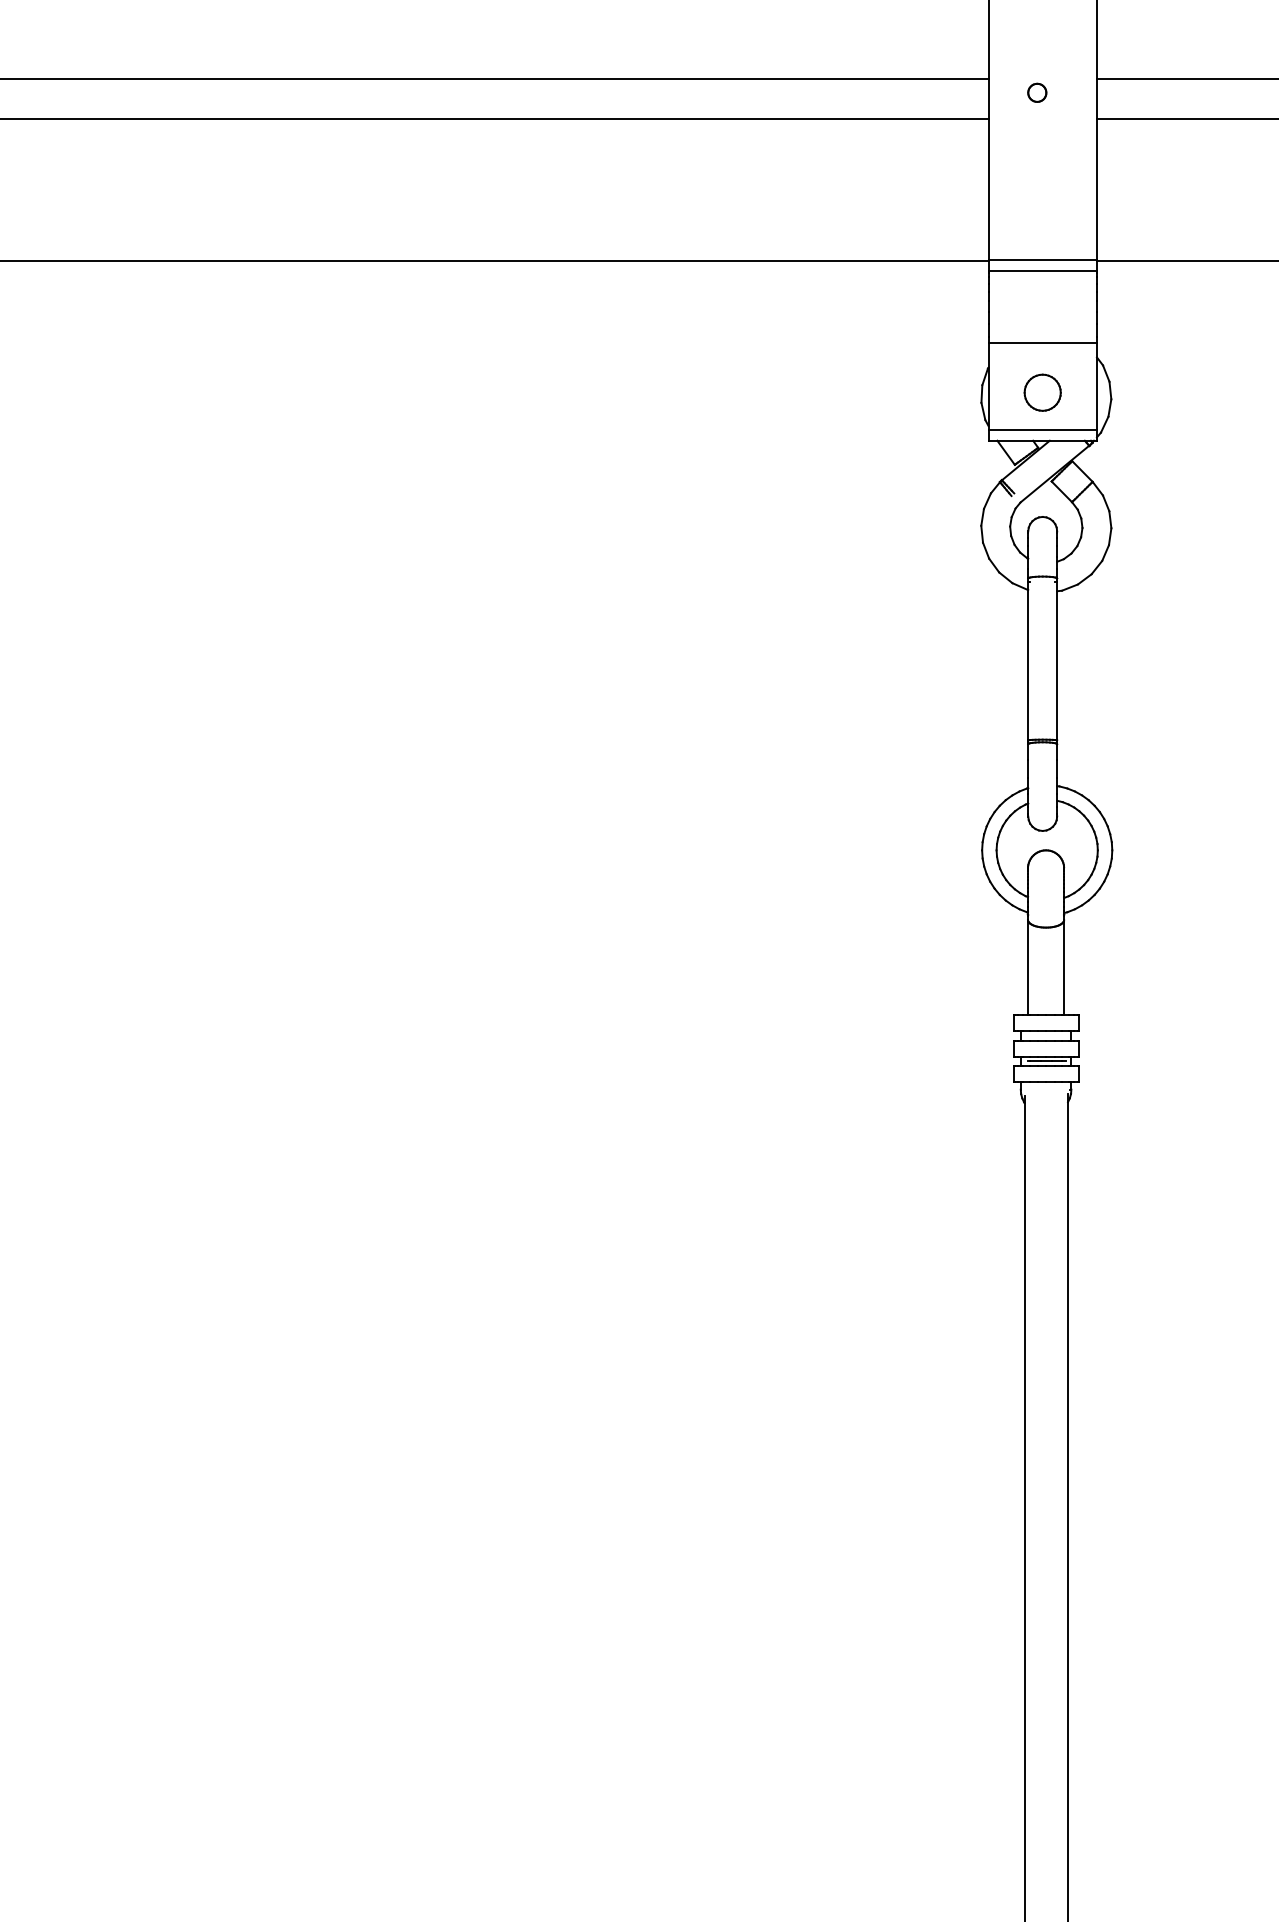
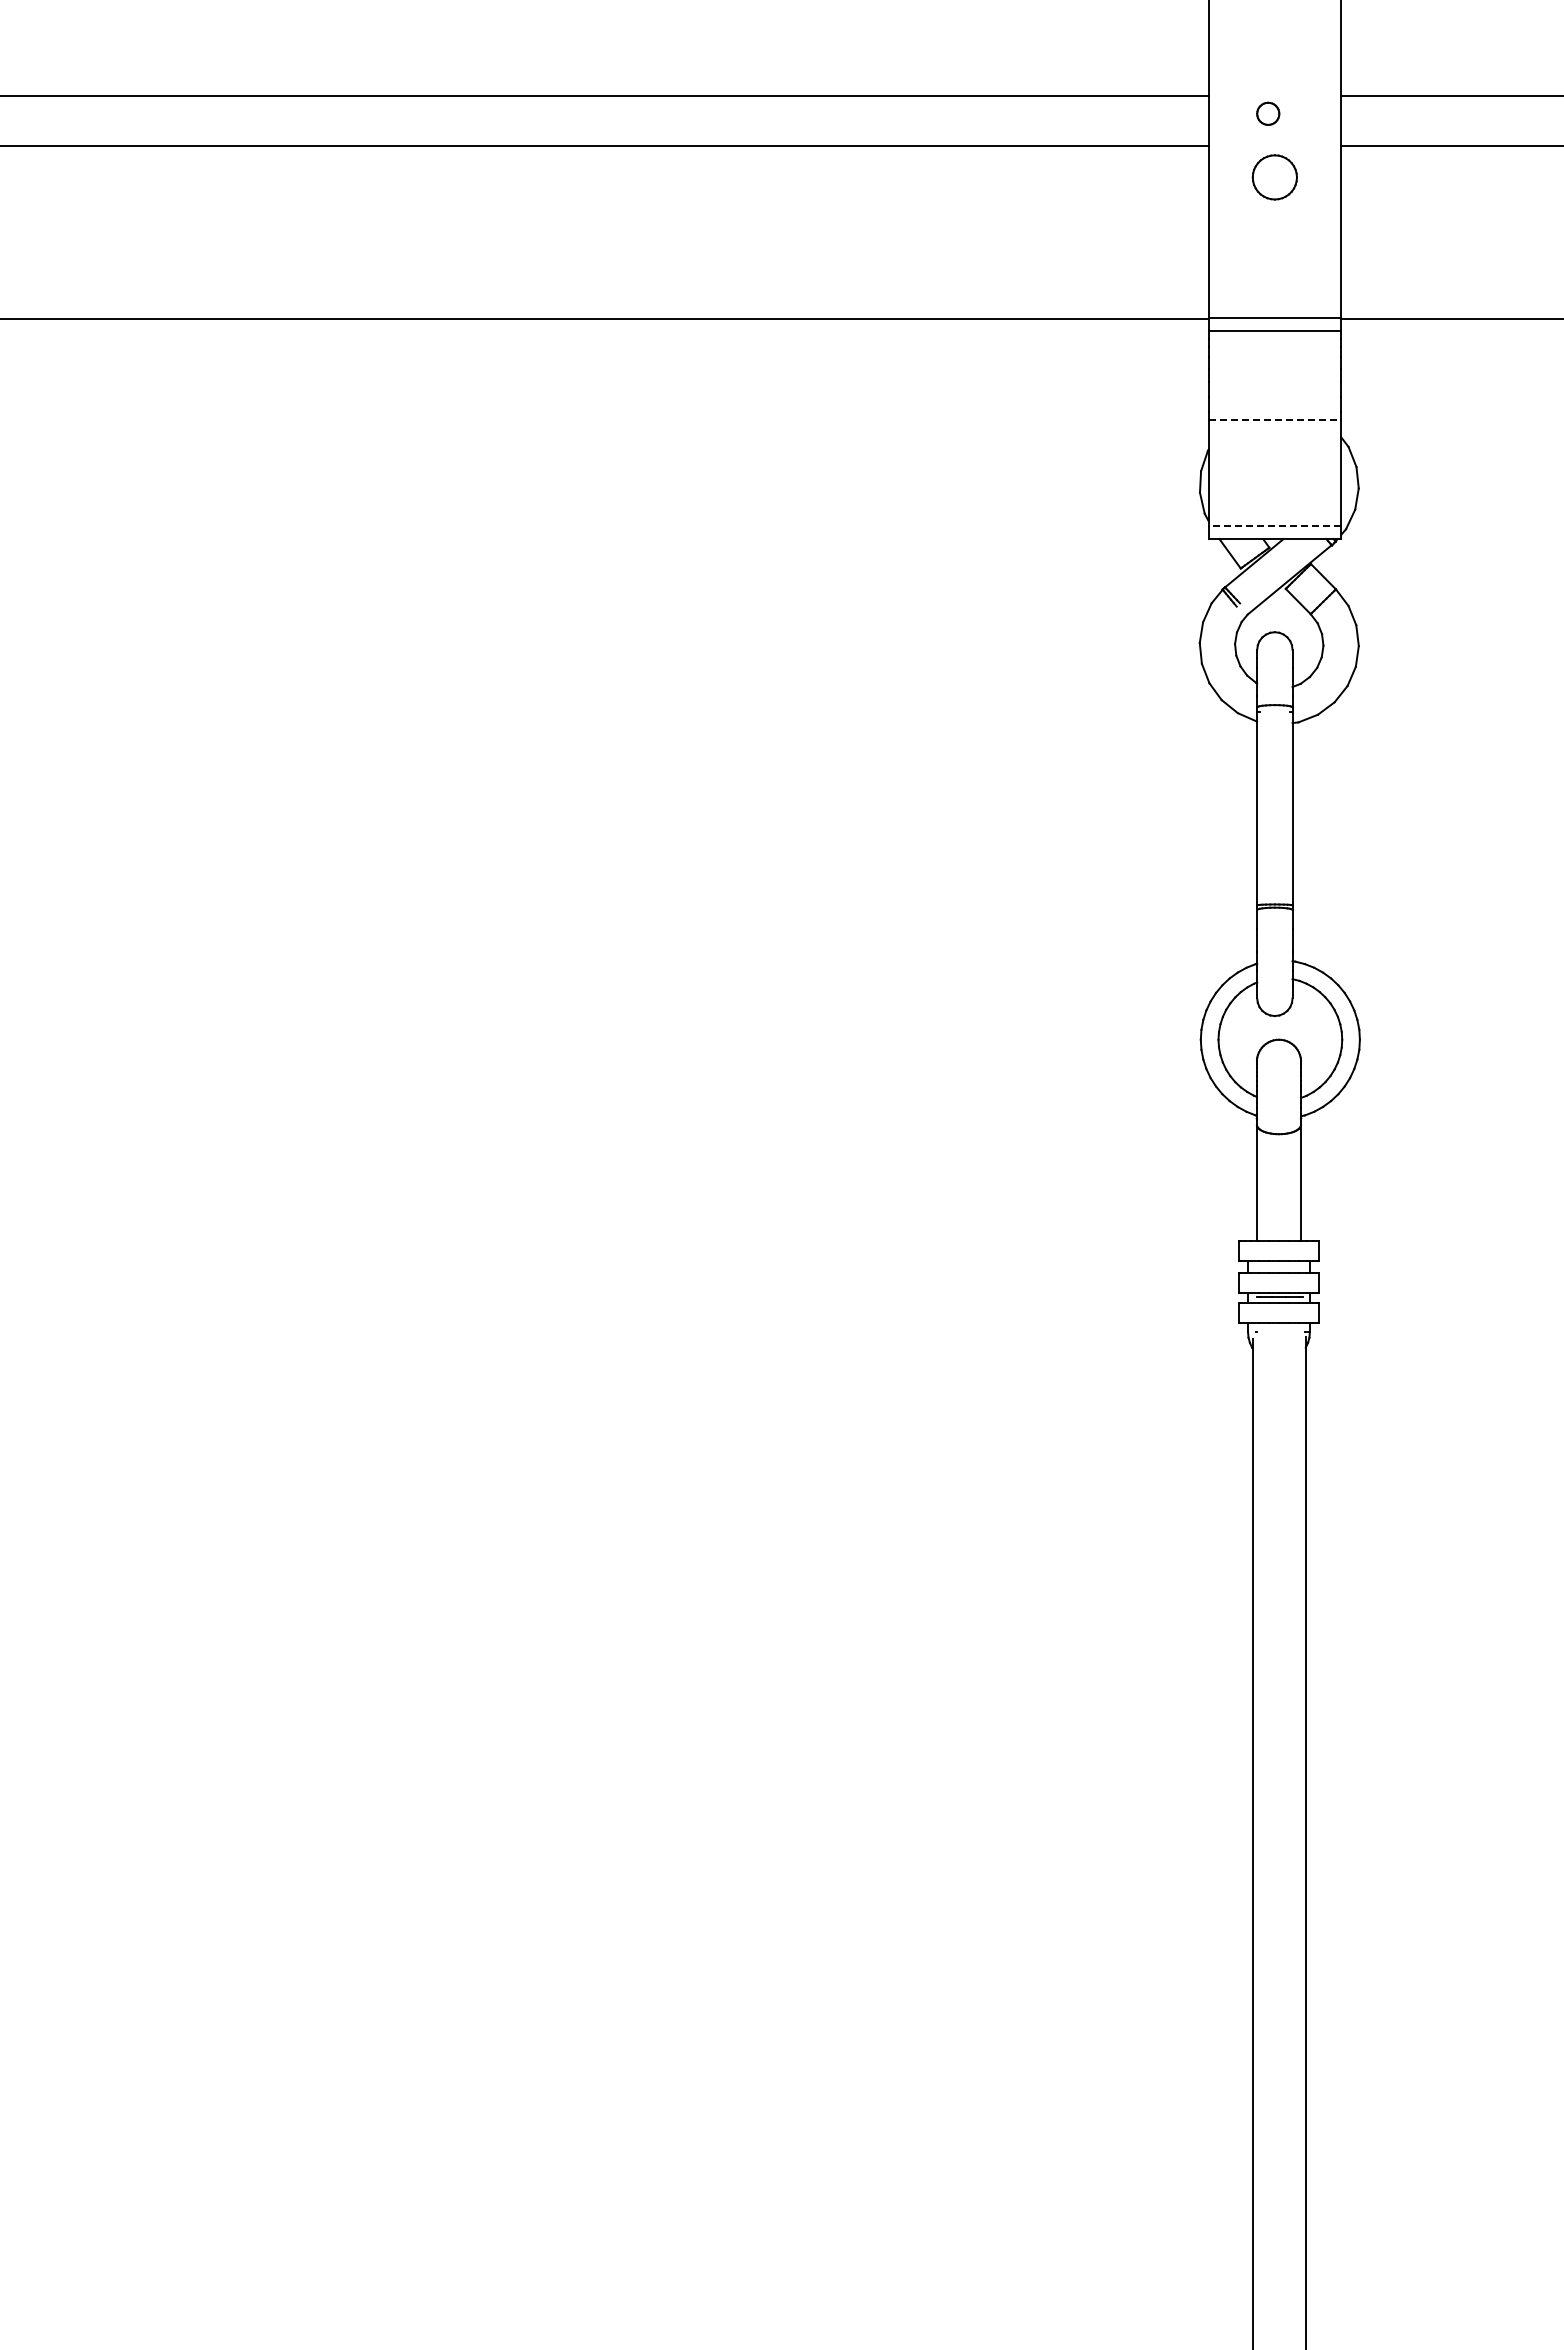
line: (1043, 342) -> (1275, 419), solid -> dashed
part: (1042, 392) -> (1274, 177), moved
line: (1042, 429) -> (1274, 525), solid -> dashed

